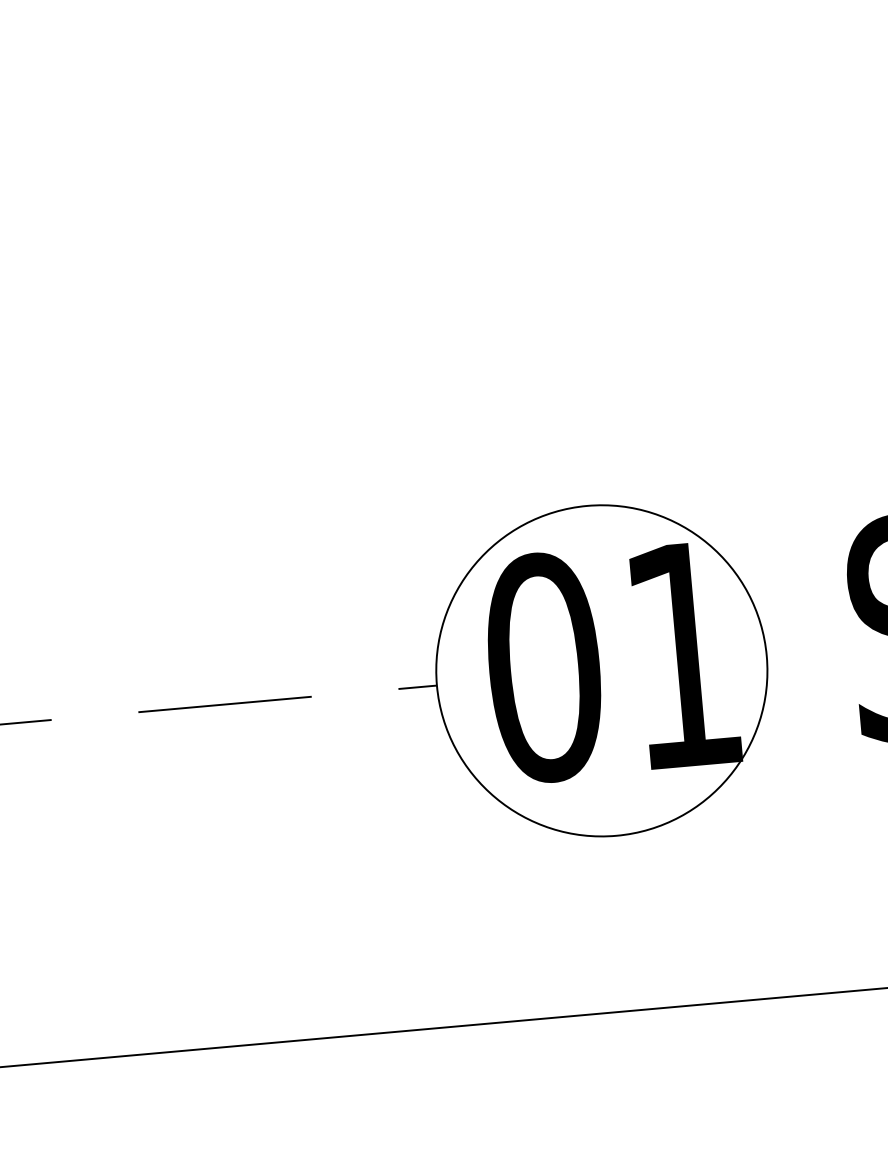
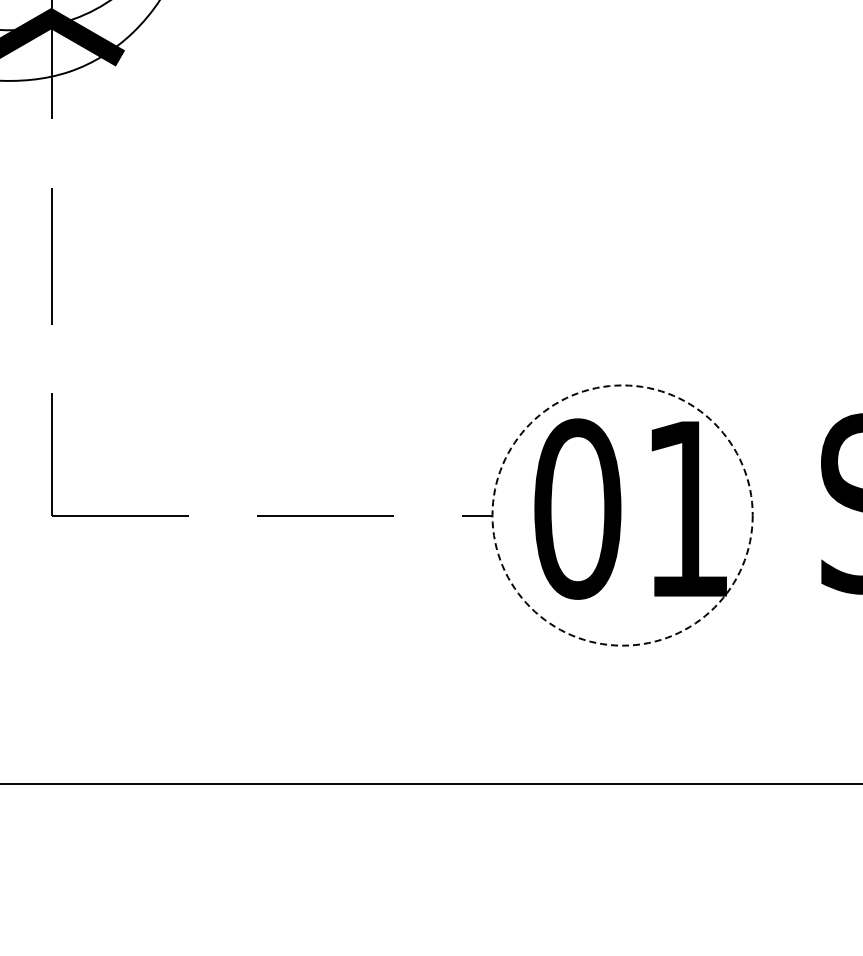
circle: (601, 670) -> (622, 515), solid -> dashed

